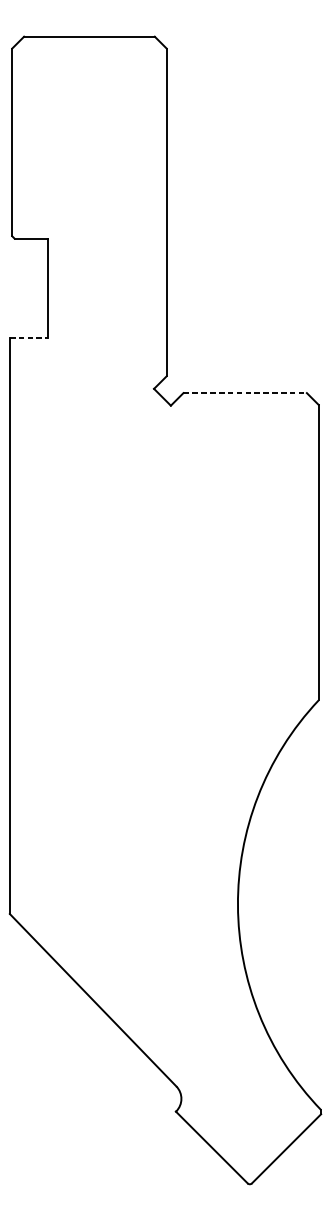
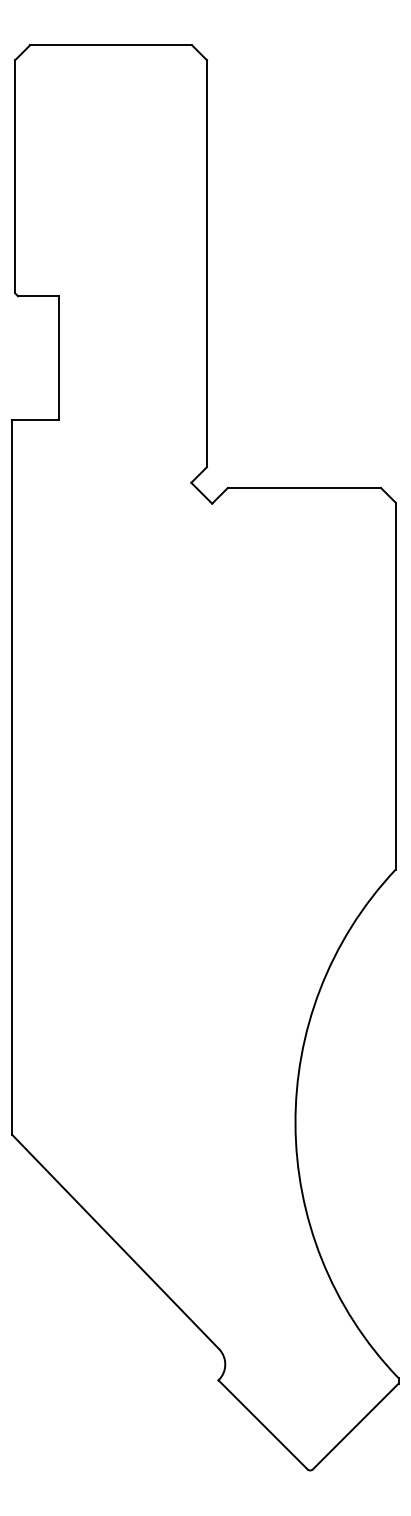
line: (28, 338) -> (35, 420), dashed -> solid
line: (245, 393) -> (304, 488), dashed -> solid

